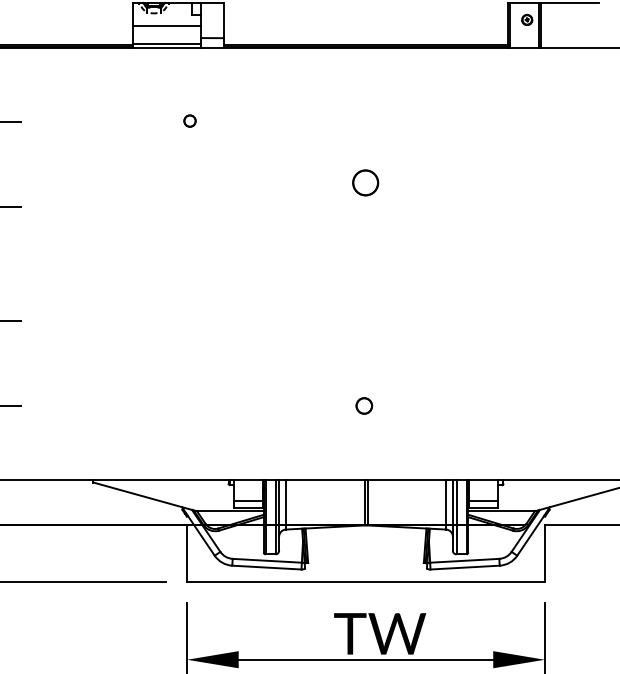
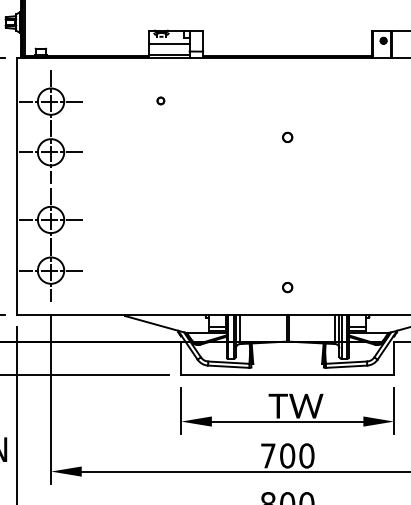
part: (189, 120) -> (160, 100), moved
part: (365, 180) -> (287, 136), size x0.62
part: (364, 405) -> (287, 287), moved

